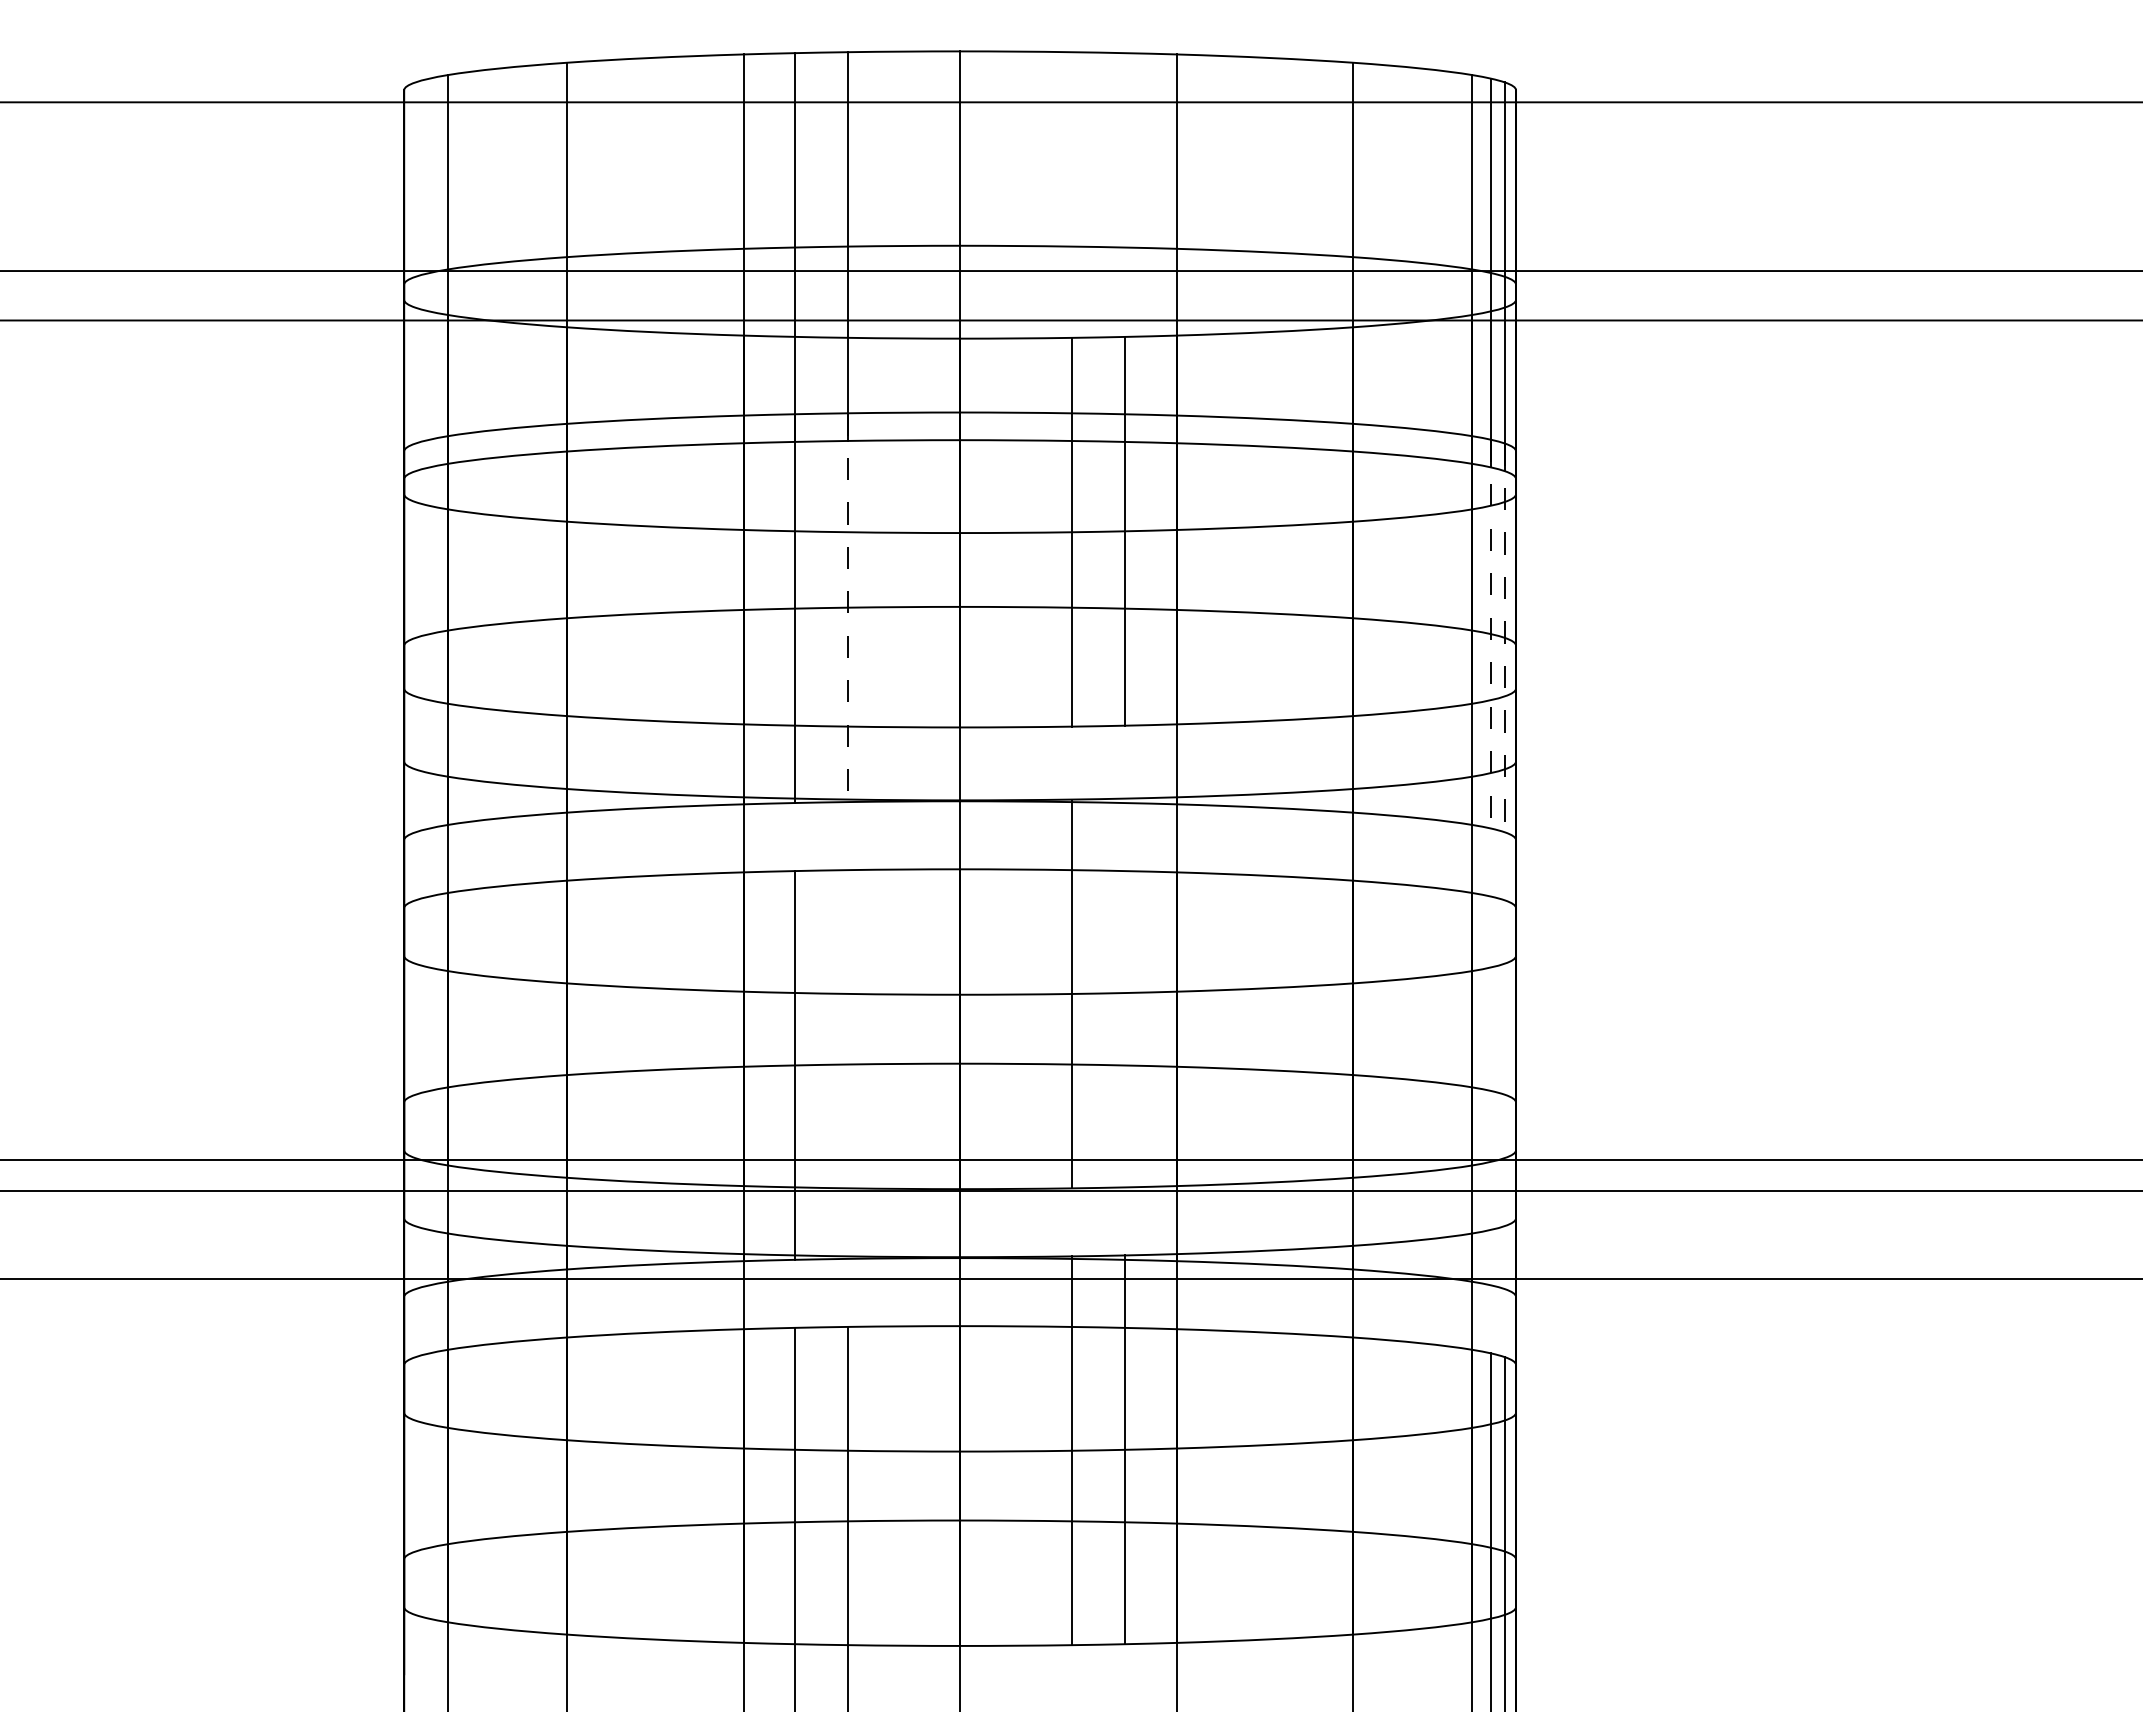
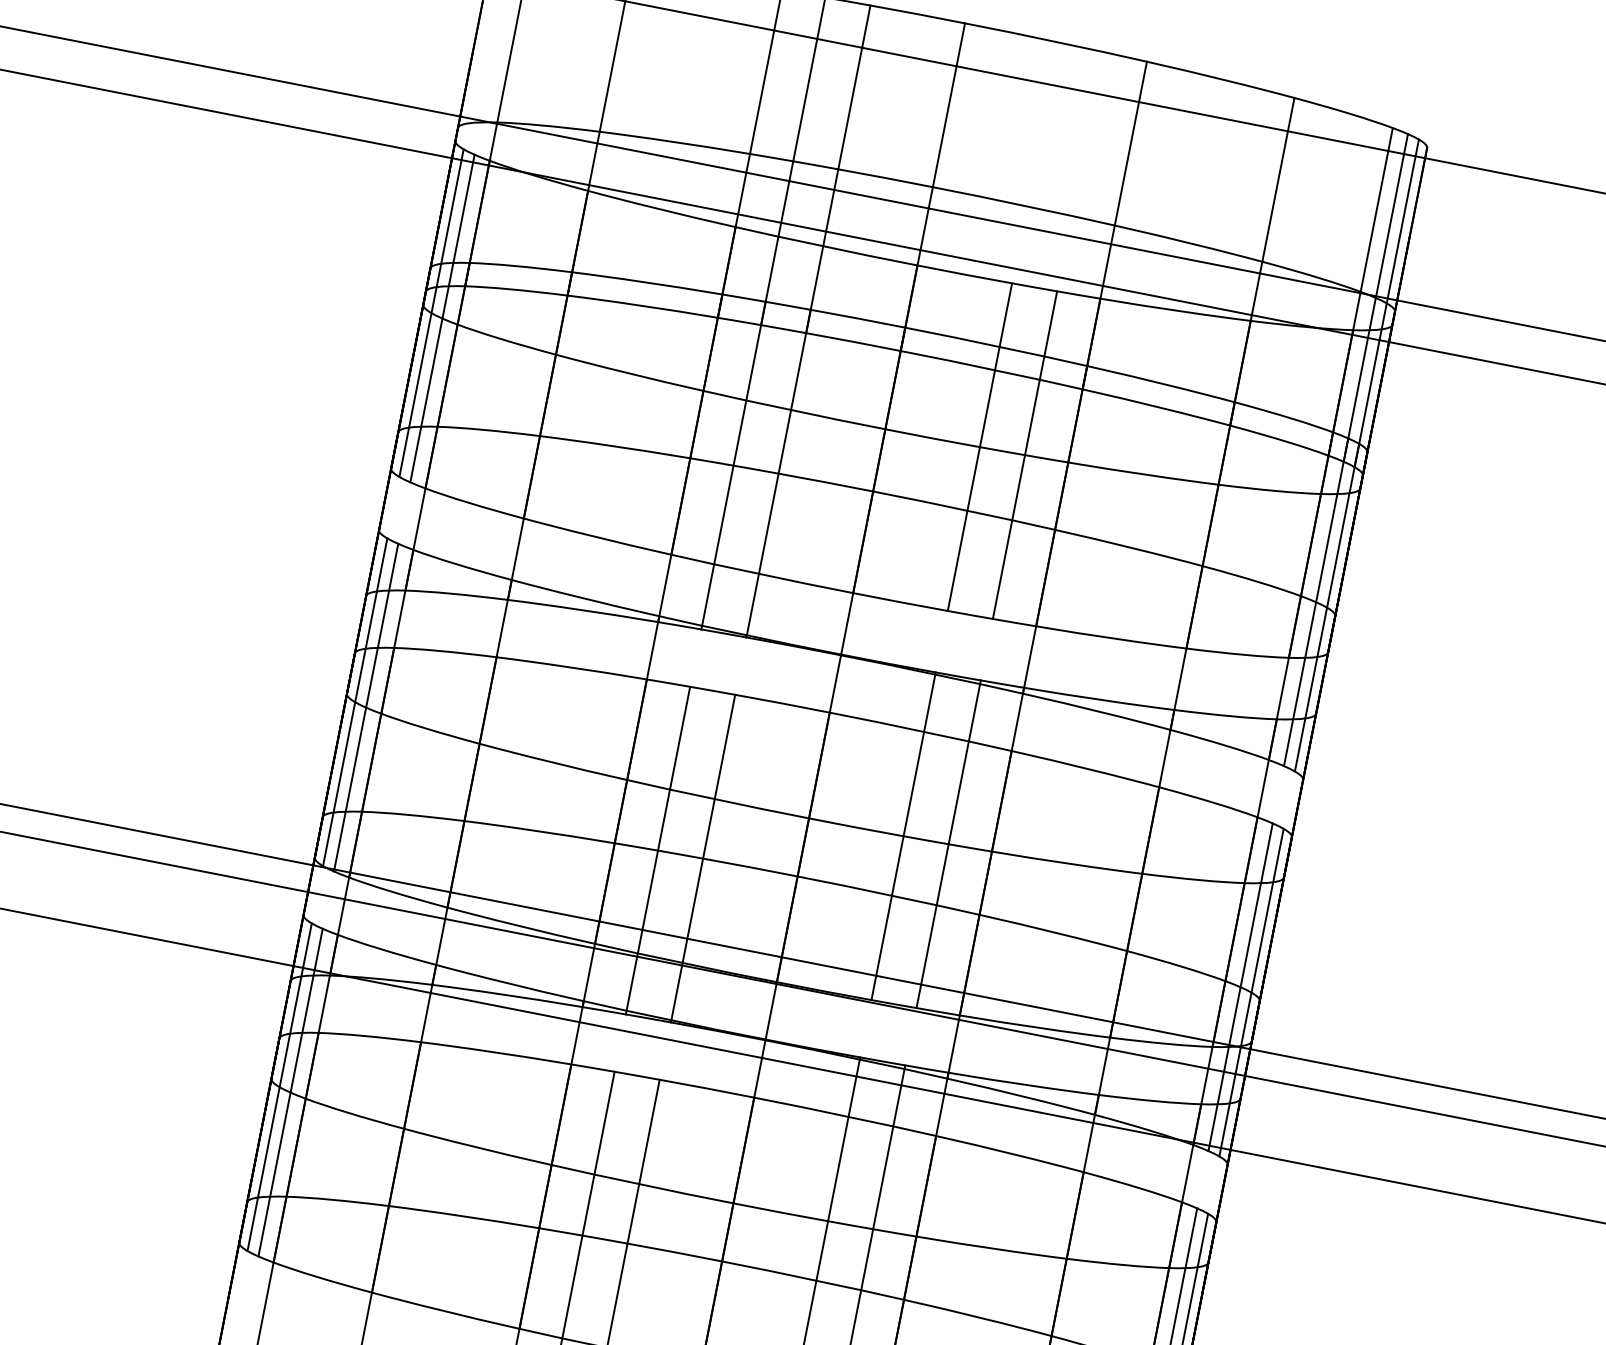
line: (415, 501) -> (431, 312), added
line: (429, 505) -> (442, 318), added
line: (848, 608) -> (778, 474), dashed -> solid
line: (1491, 634) -> (1316, 602), dashed -> solid
line: (1504, 638) -> (1326, 608), dashed -> solid
line: (415, 963) -> (355, 702), added
line: (429, 967) -> (366, 707), added
line: (1125, 992) -> (948, 843), added
line: (848, 1064) -> (703, 858), added
line: (1491, 1090) -> (1241, 986), added
line: (1504, 1094) -> (1251, 992), added
line: (415, 1420) -> (279, 1087), added
line: (429, 1423) -> (291, 1091), added

